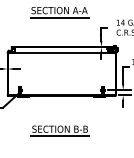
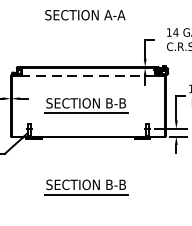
line: (59, 17) -> (85, 25), removed
line: (61, 52) -> (88, 75), solid -> dashed
part: (59, 73) -> (85, 105), added

